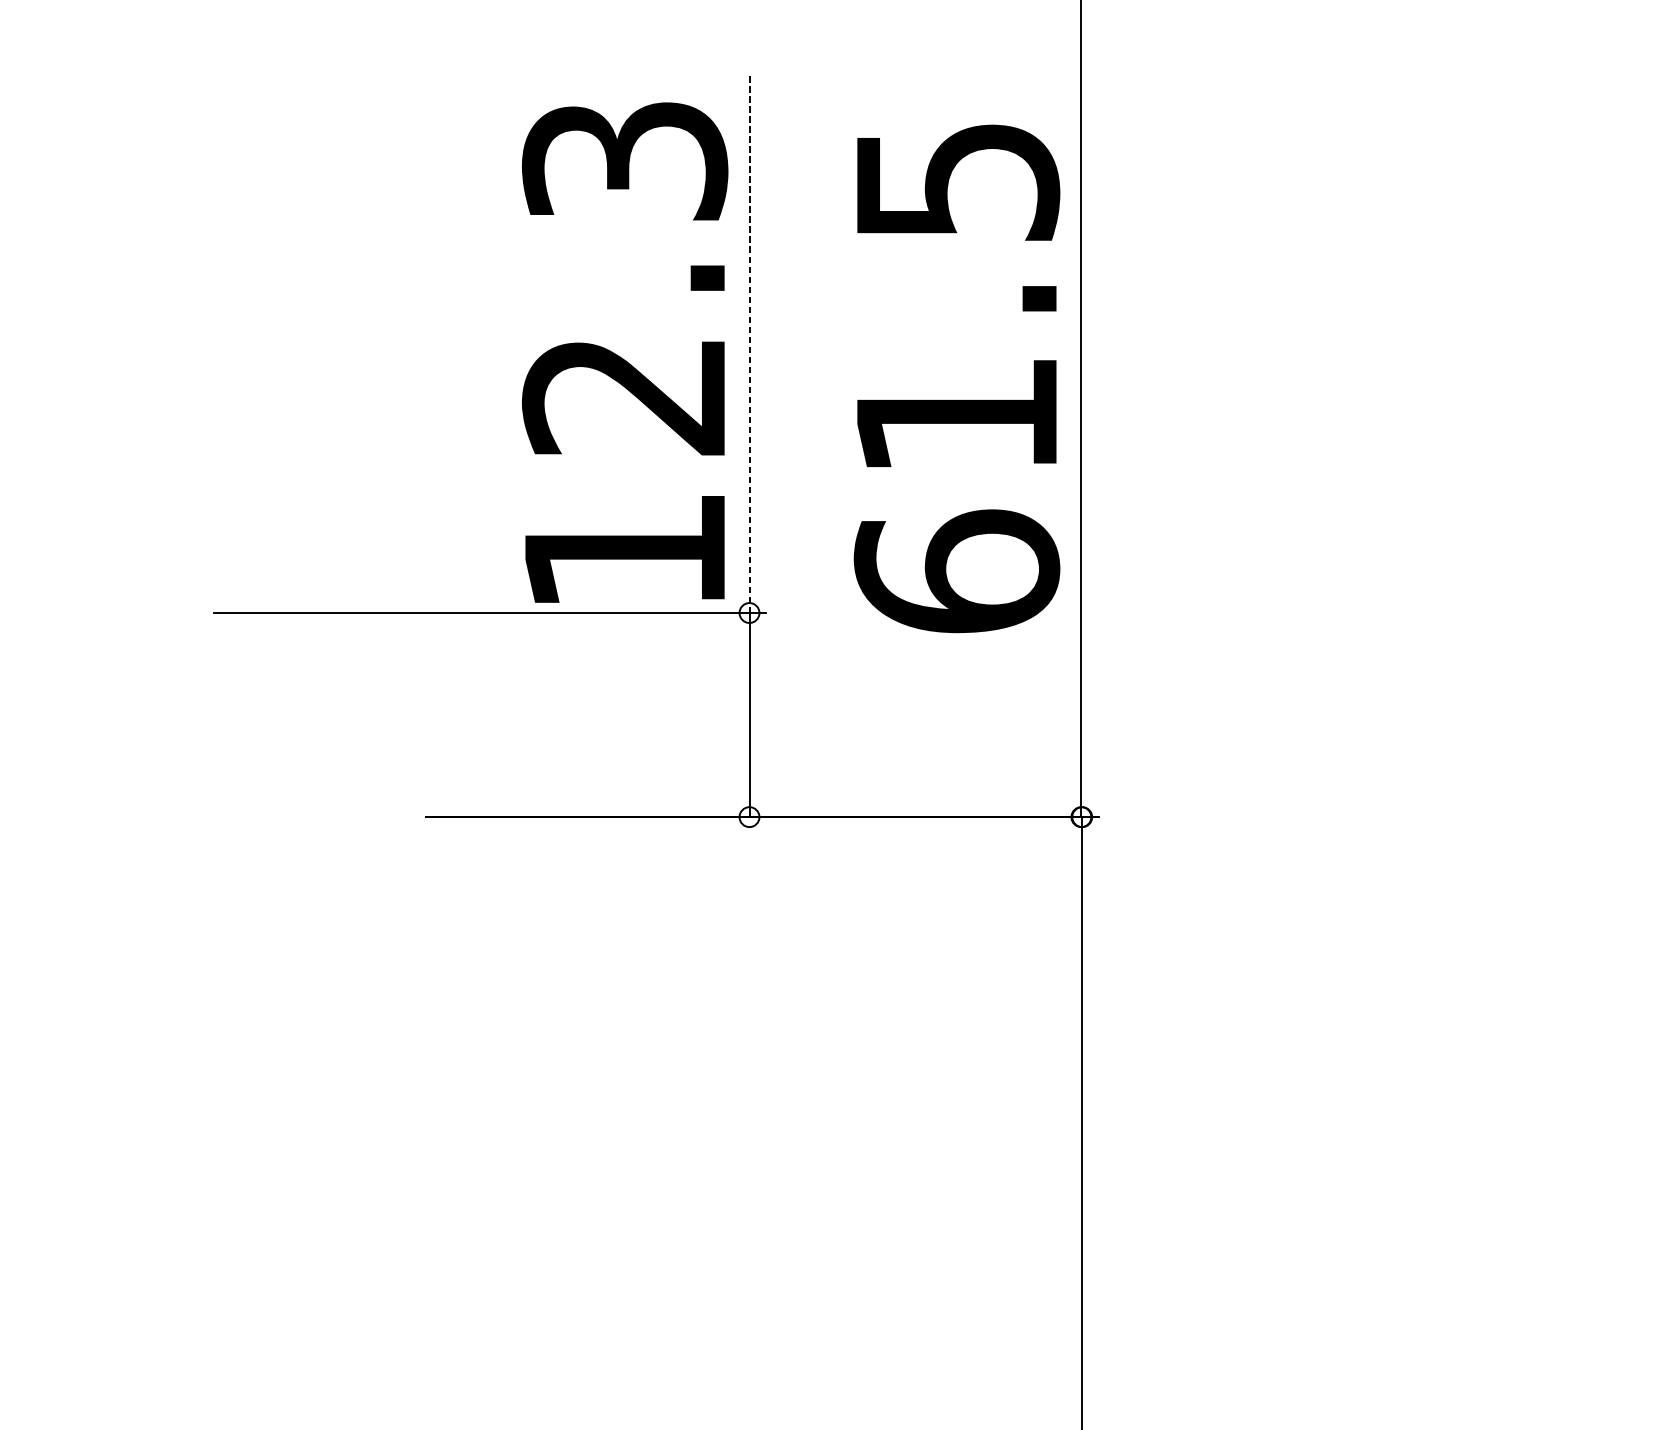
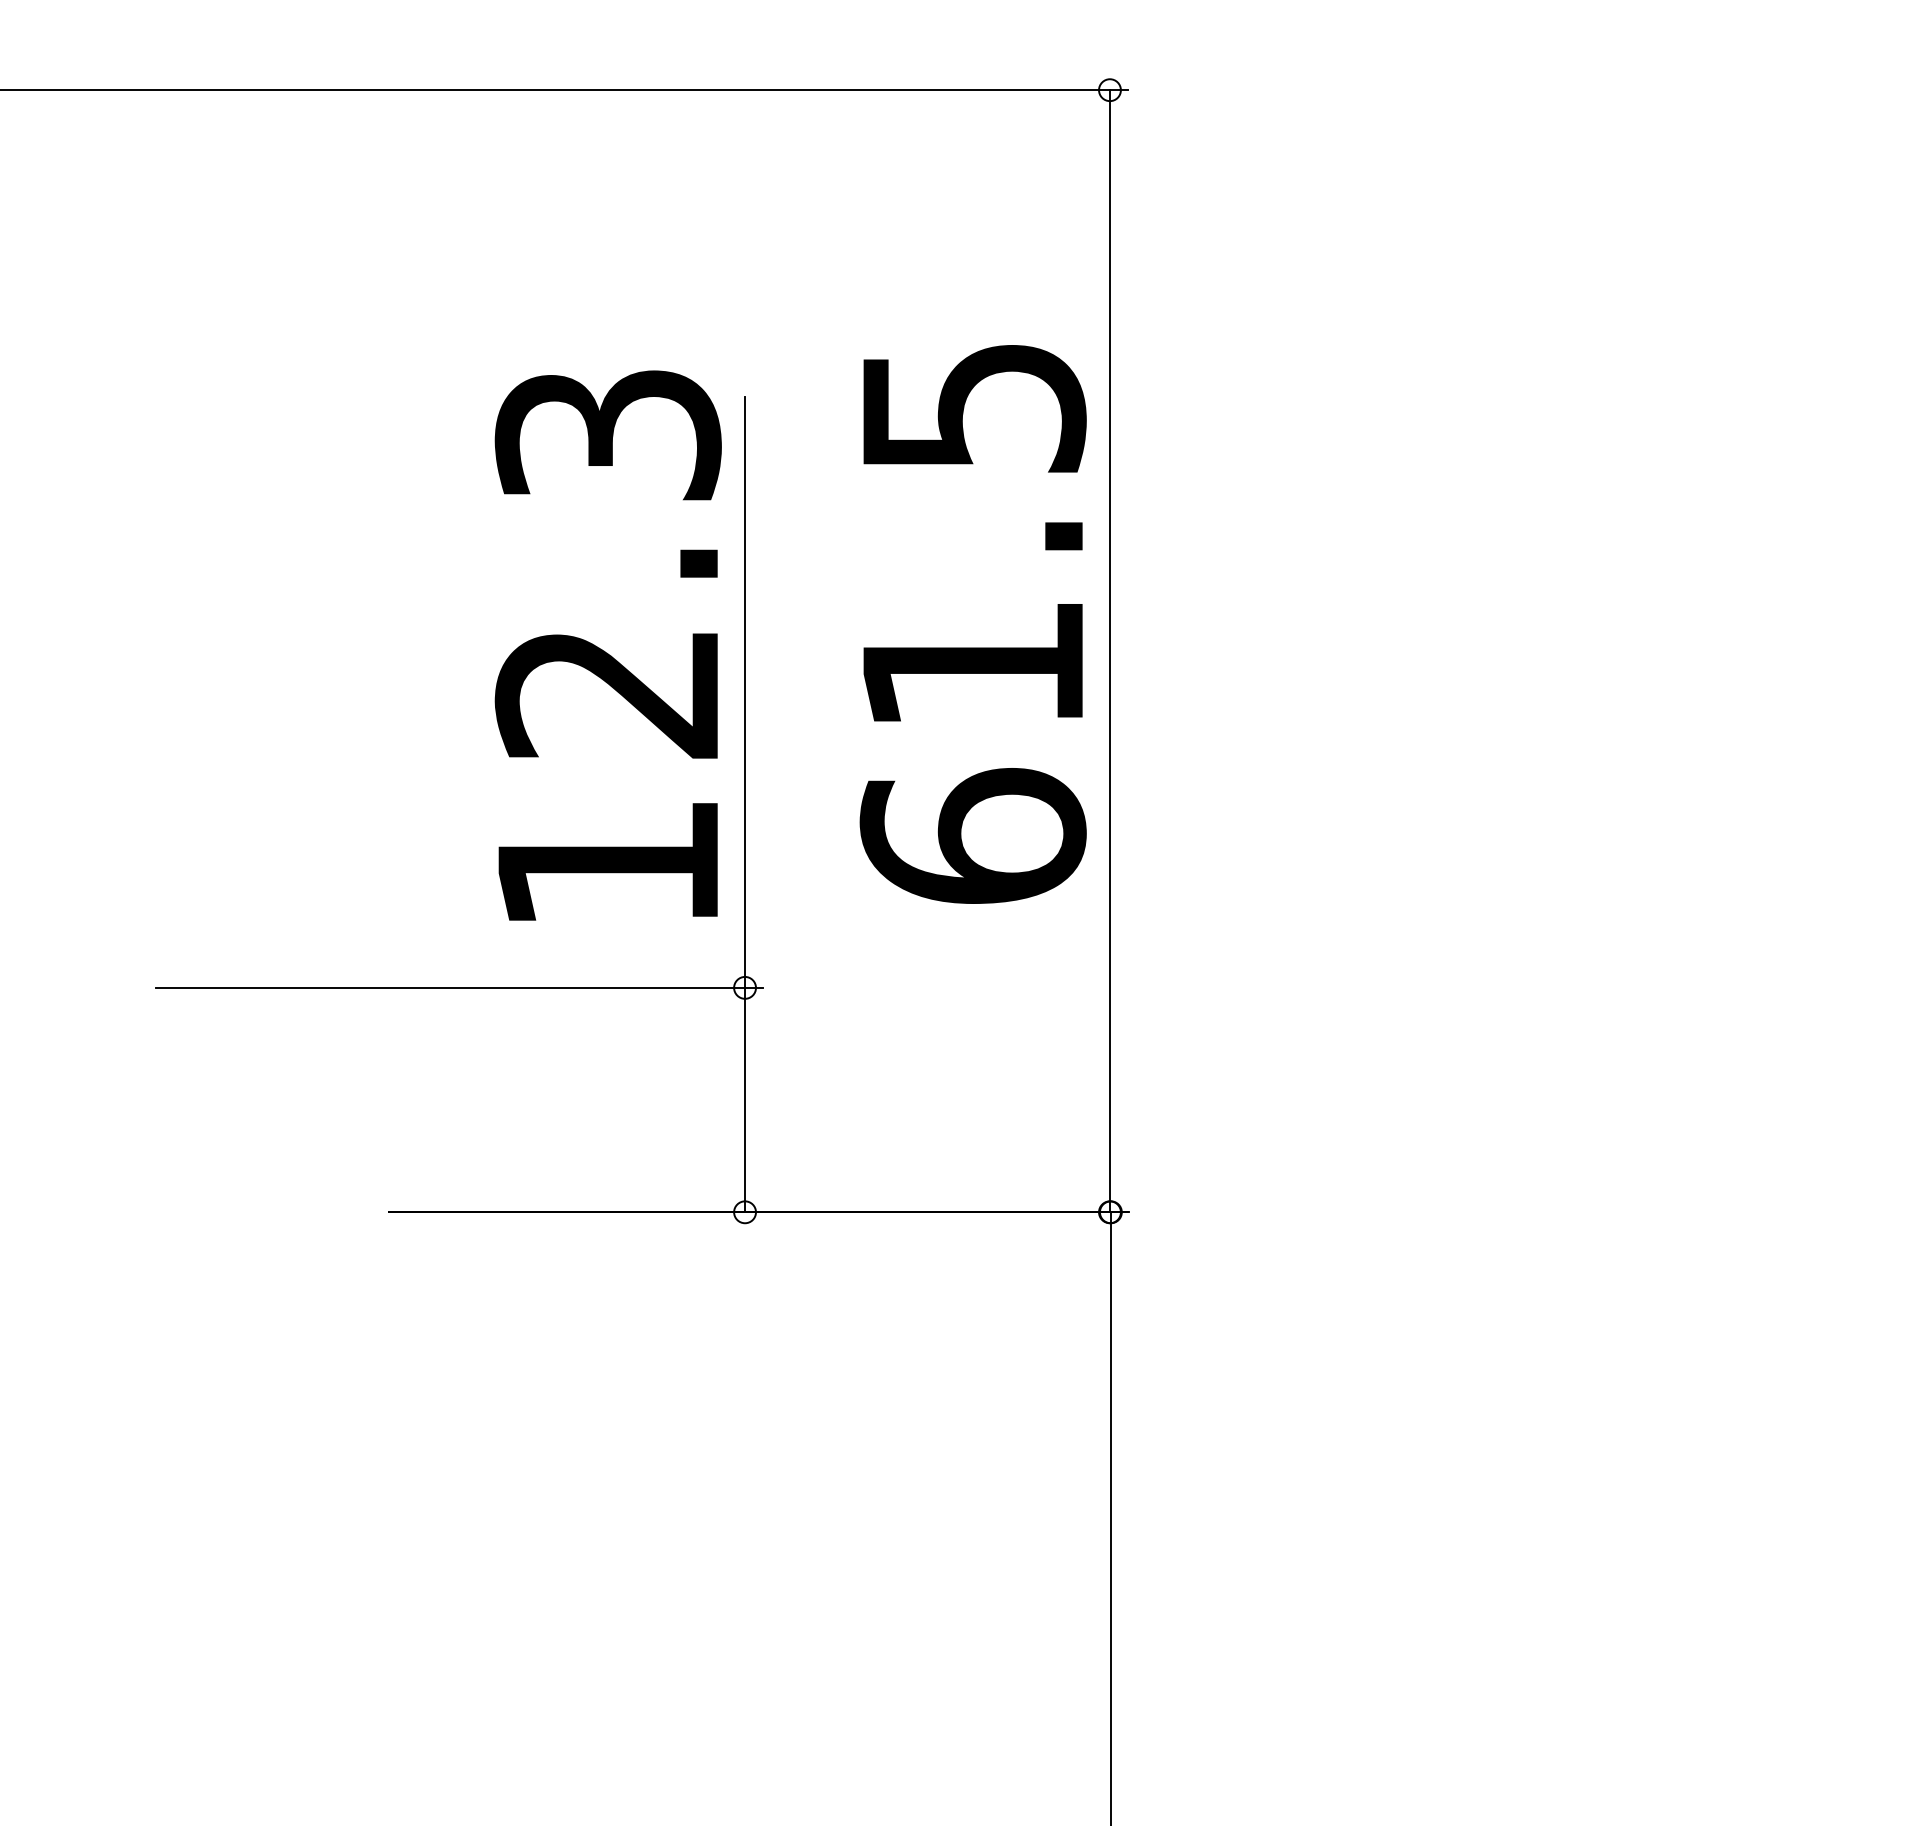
line: (749, 344) -> (745, 692), dashed -> solid
text: (624, 352) -> (607, 645), moved
text: (956, 378) -> (972, 624), moved

